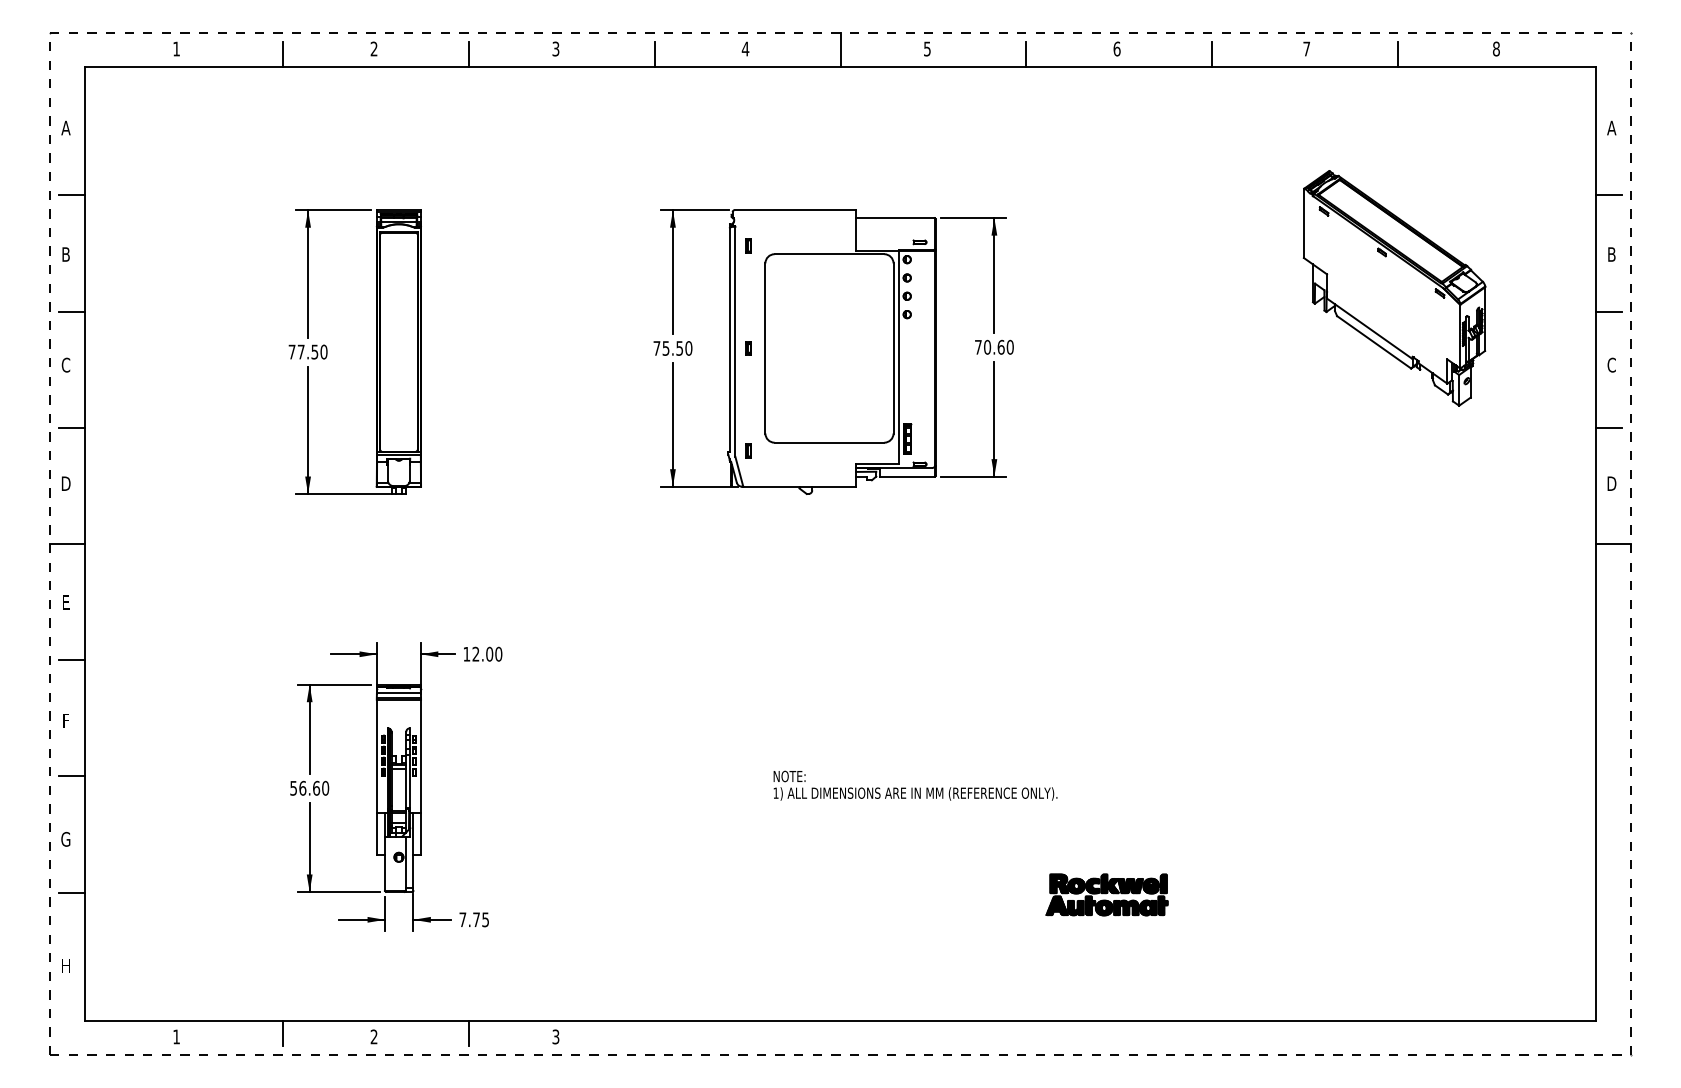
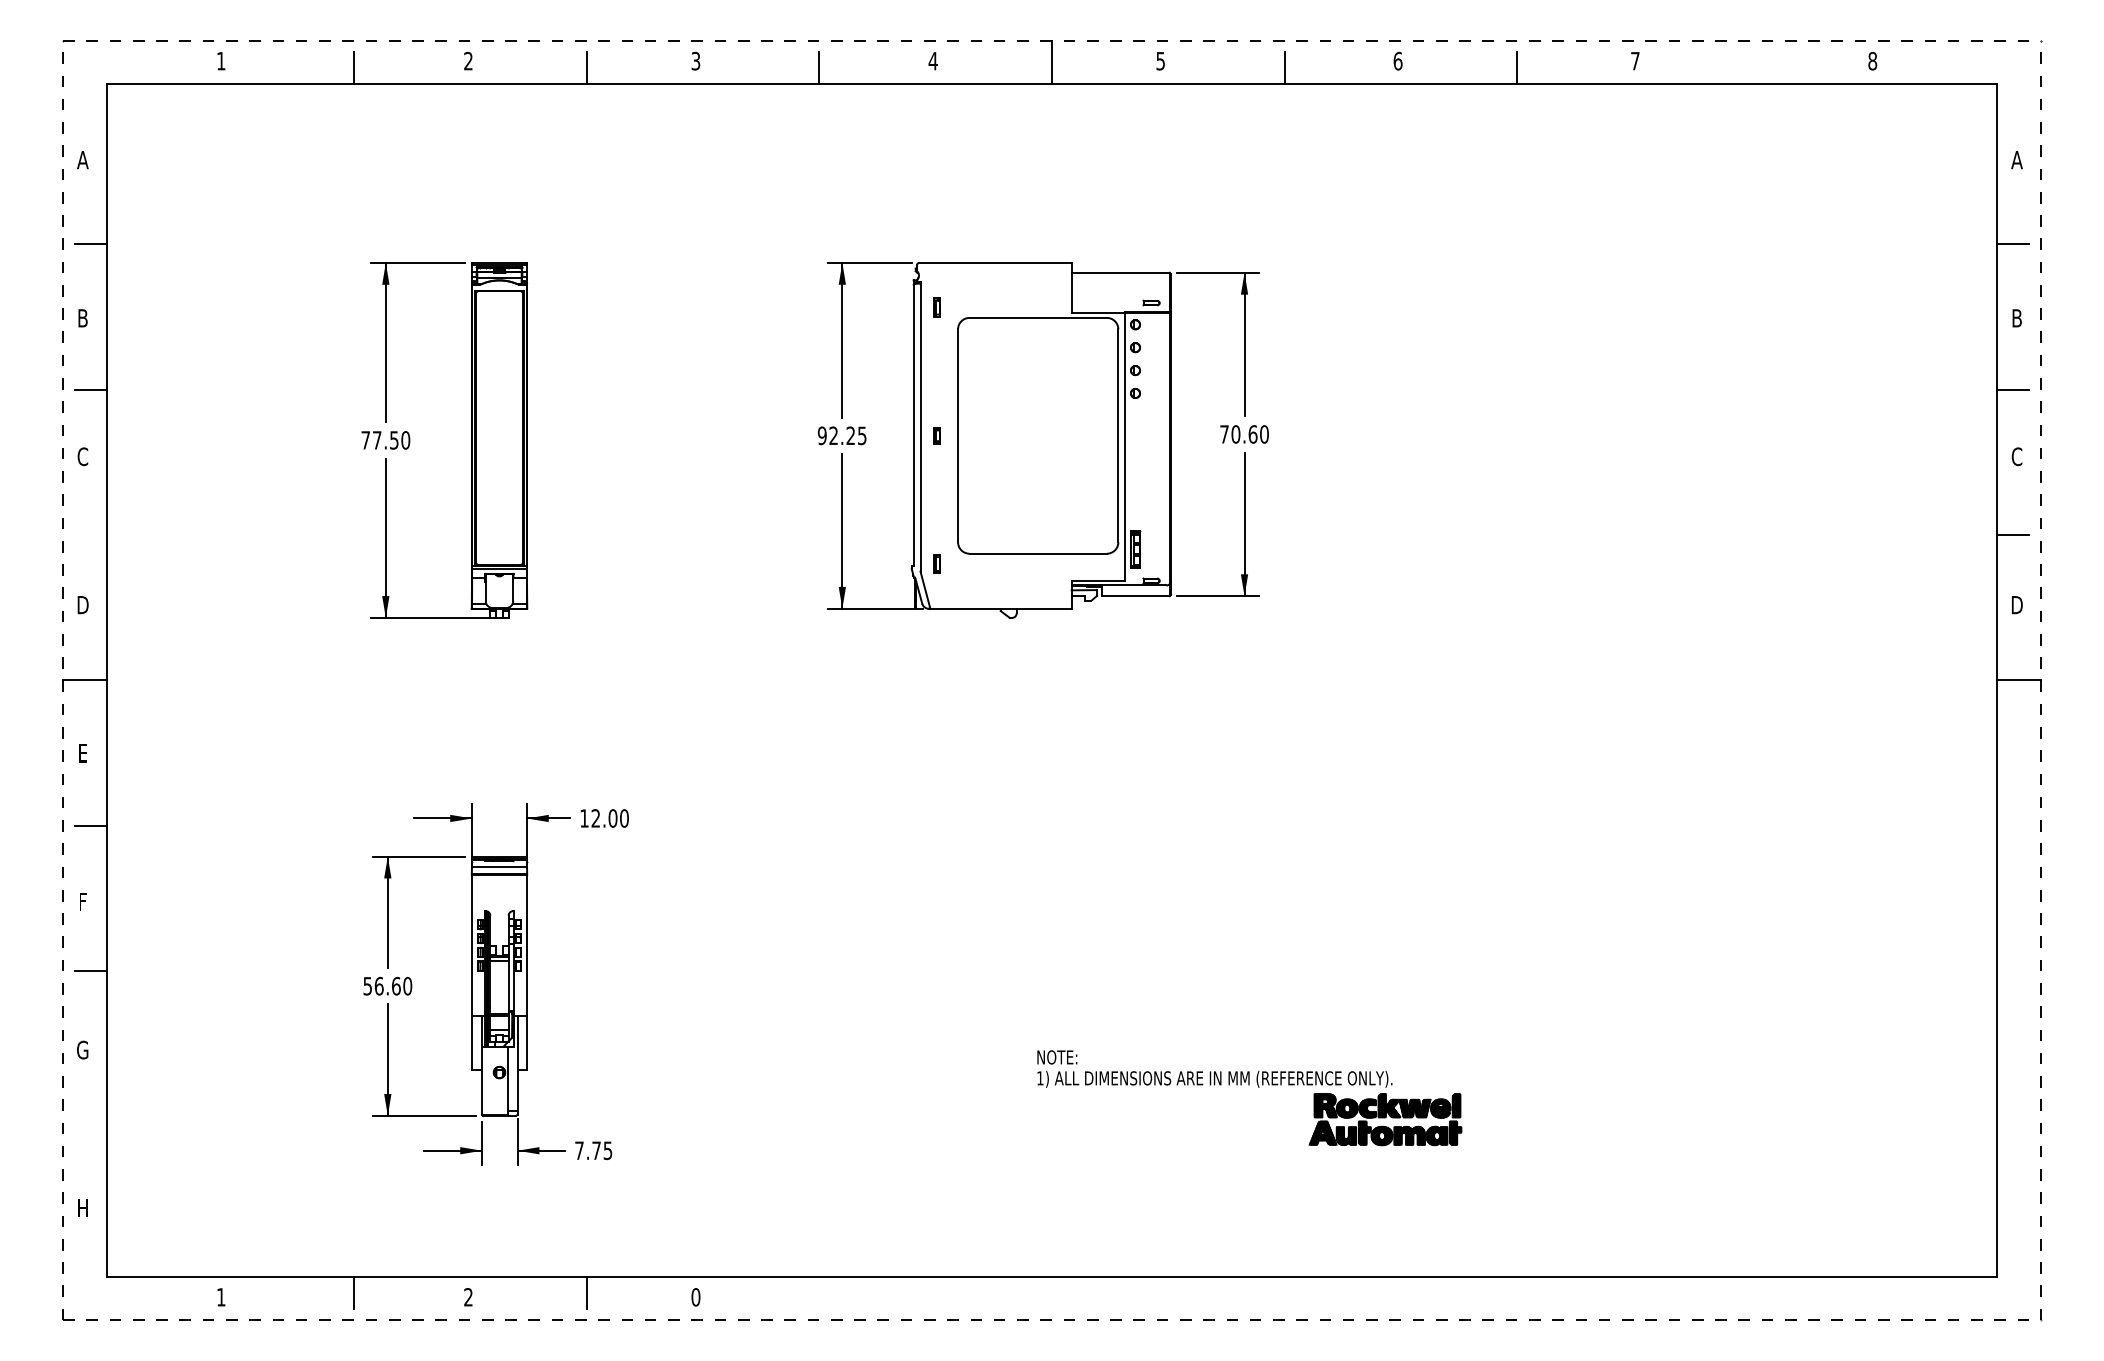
line: (1398, 54) -> (1750, 68), removed
part: (1393, 288) -> (1744, 360), removed
text: (672, 348) -> (841, 435), 75.50 -> 92.25
line: (72, 428) -> (90, 535), removed
text: (915, 785) -> (1214, 1068), moved
line: (72, 892) -> (90, 1116), removed
text: (555, 1037) -> (695, 1297), 3 -> 0

